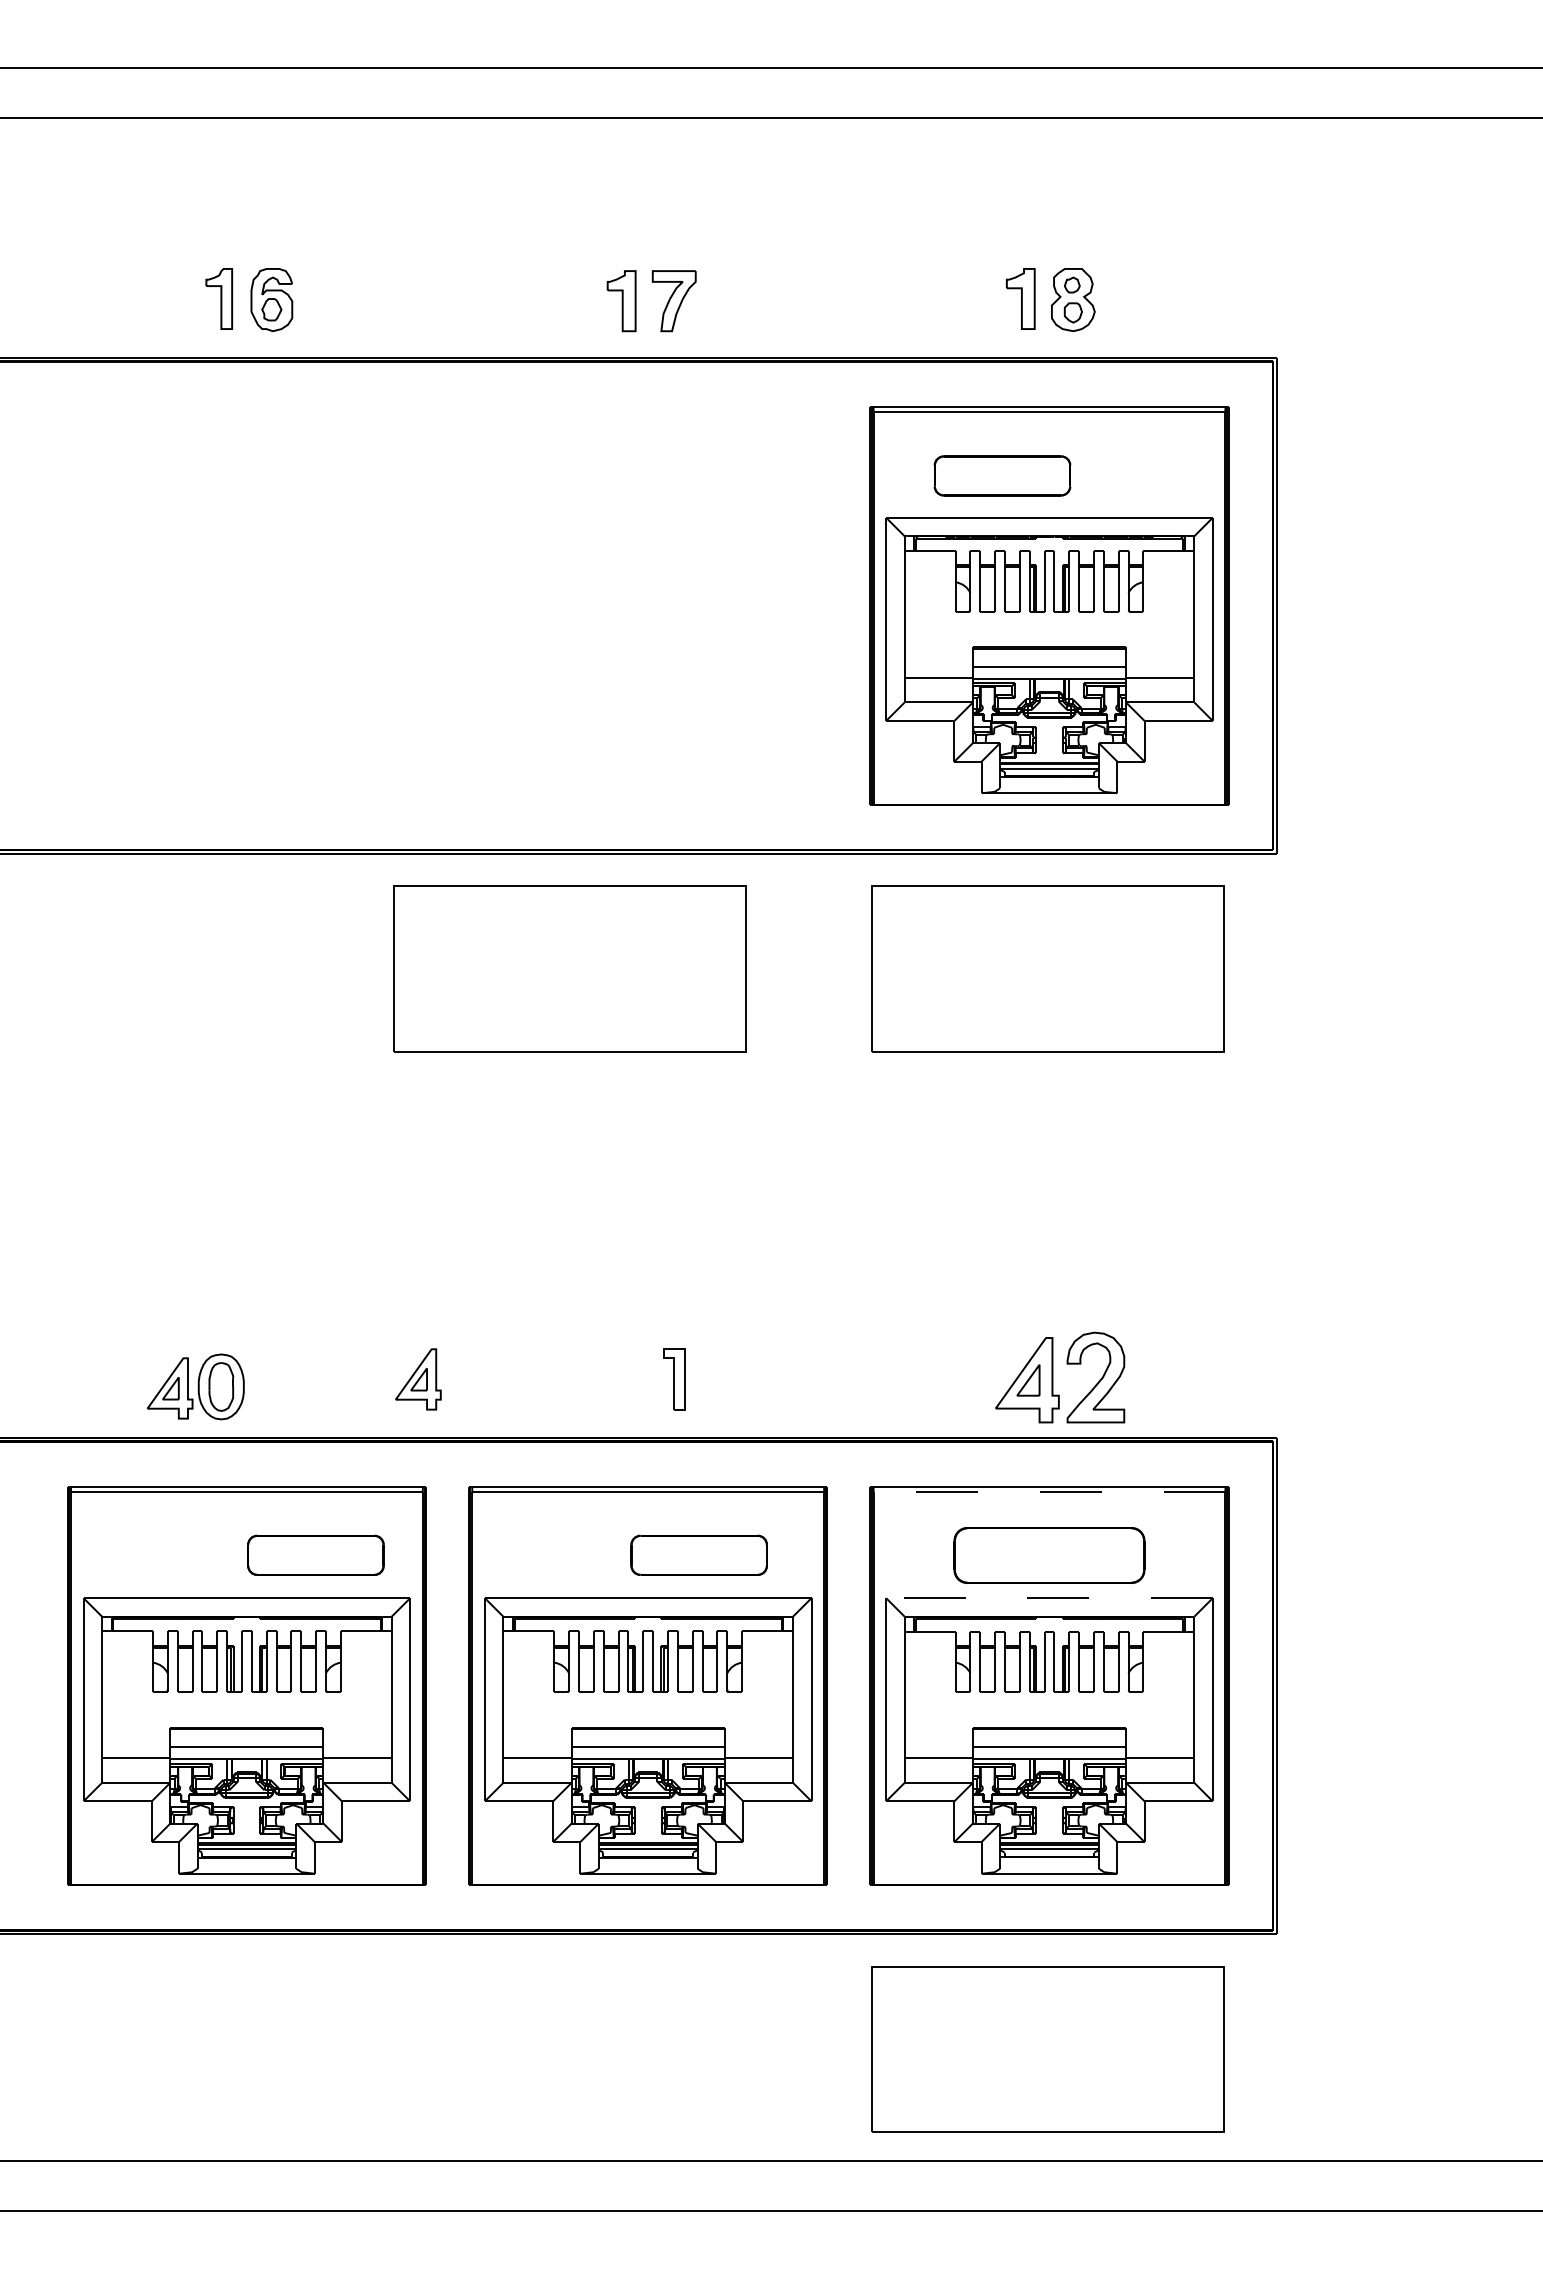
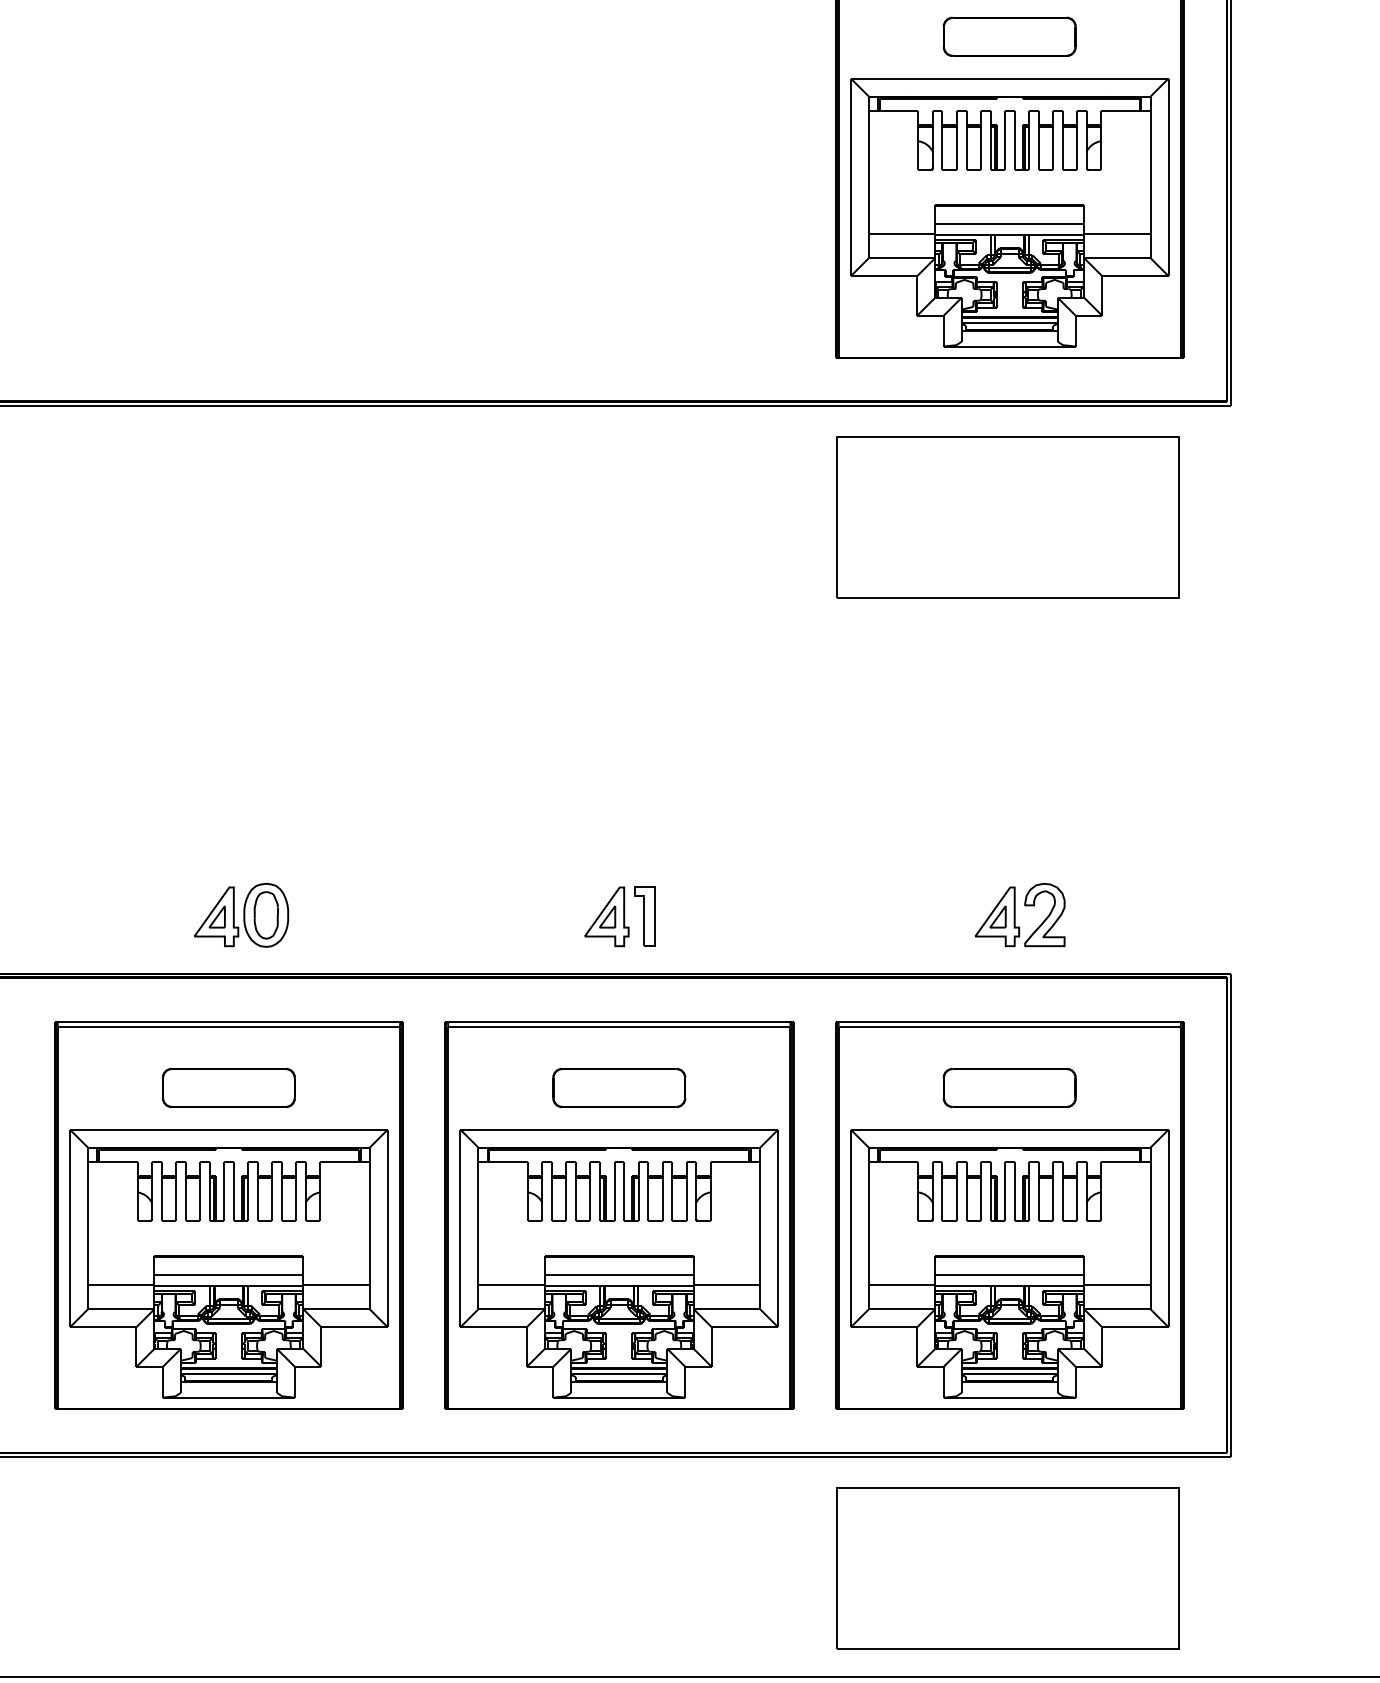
part: (1002, 475) -> (1009, 36), moved
part: (569, 968) -> (542, 517), removed
part: (1059, 1377) -> (1019, 914), size x0.71
part: (418, 1379) -> (606, 916), moved
part: (195, 1386) -> (241, 914), moved
line: (1049, 1492) -> (1009, 1026), dashed -> solid
part: (315, 1554) -> (228, 1087), moved
part: (698, 1554) -> (618, 1087), moved
part: (1049, 1554) -> (1009, 1087), size x0.71
line: (1048, 1598) -> (1008, 1129), dashed -> solid

